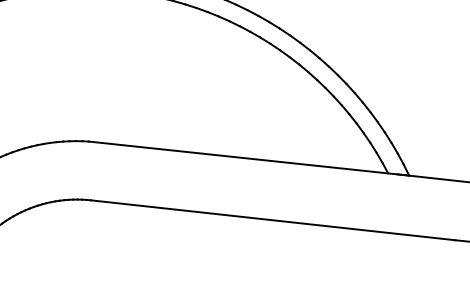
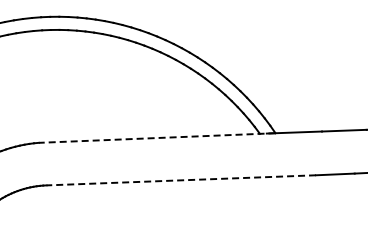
line: (248, 159) -> (156, 138), solid -> dashed
line: (273, 220) -> (181, 180), solid -> dashed

